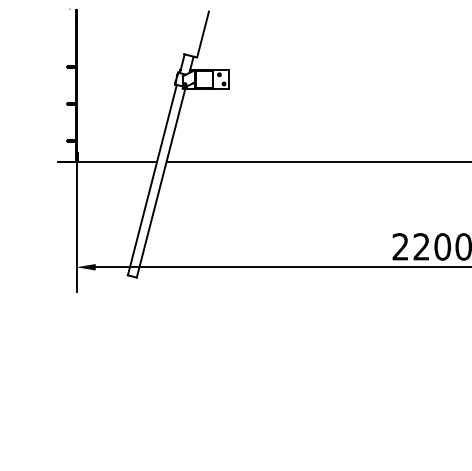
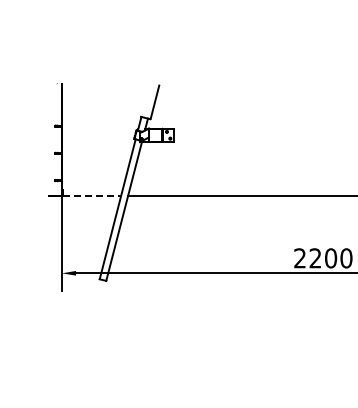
line: (118, 162) -> (92, 196), solid -> dashed

